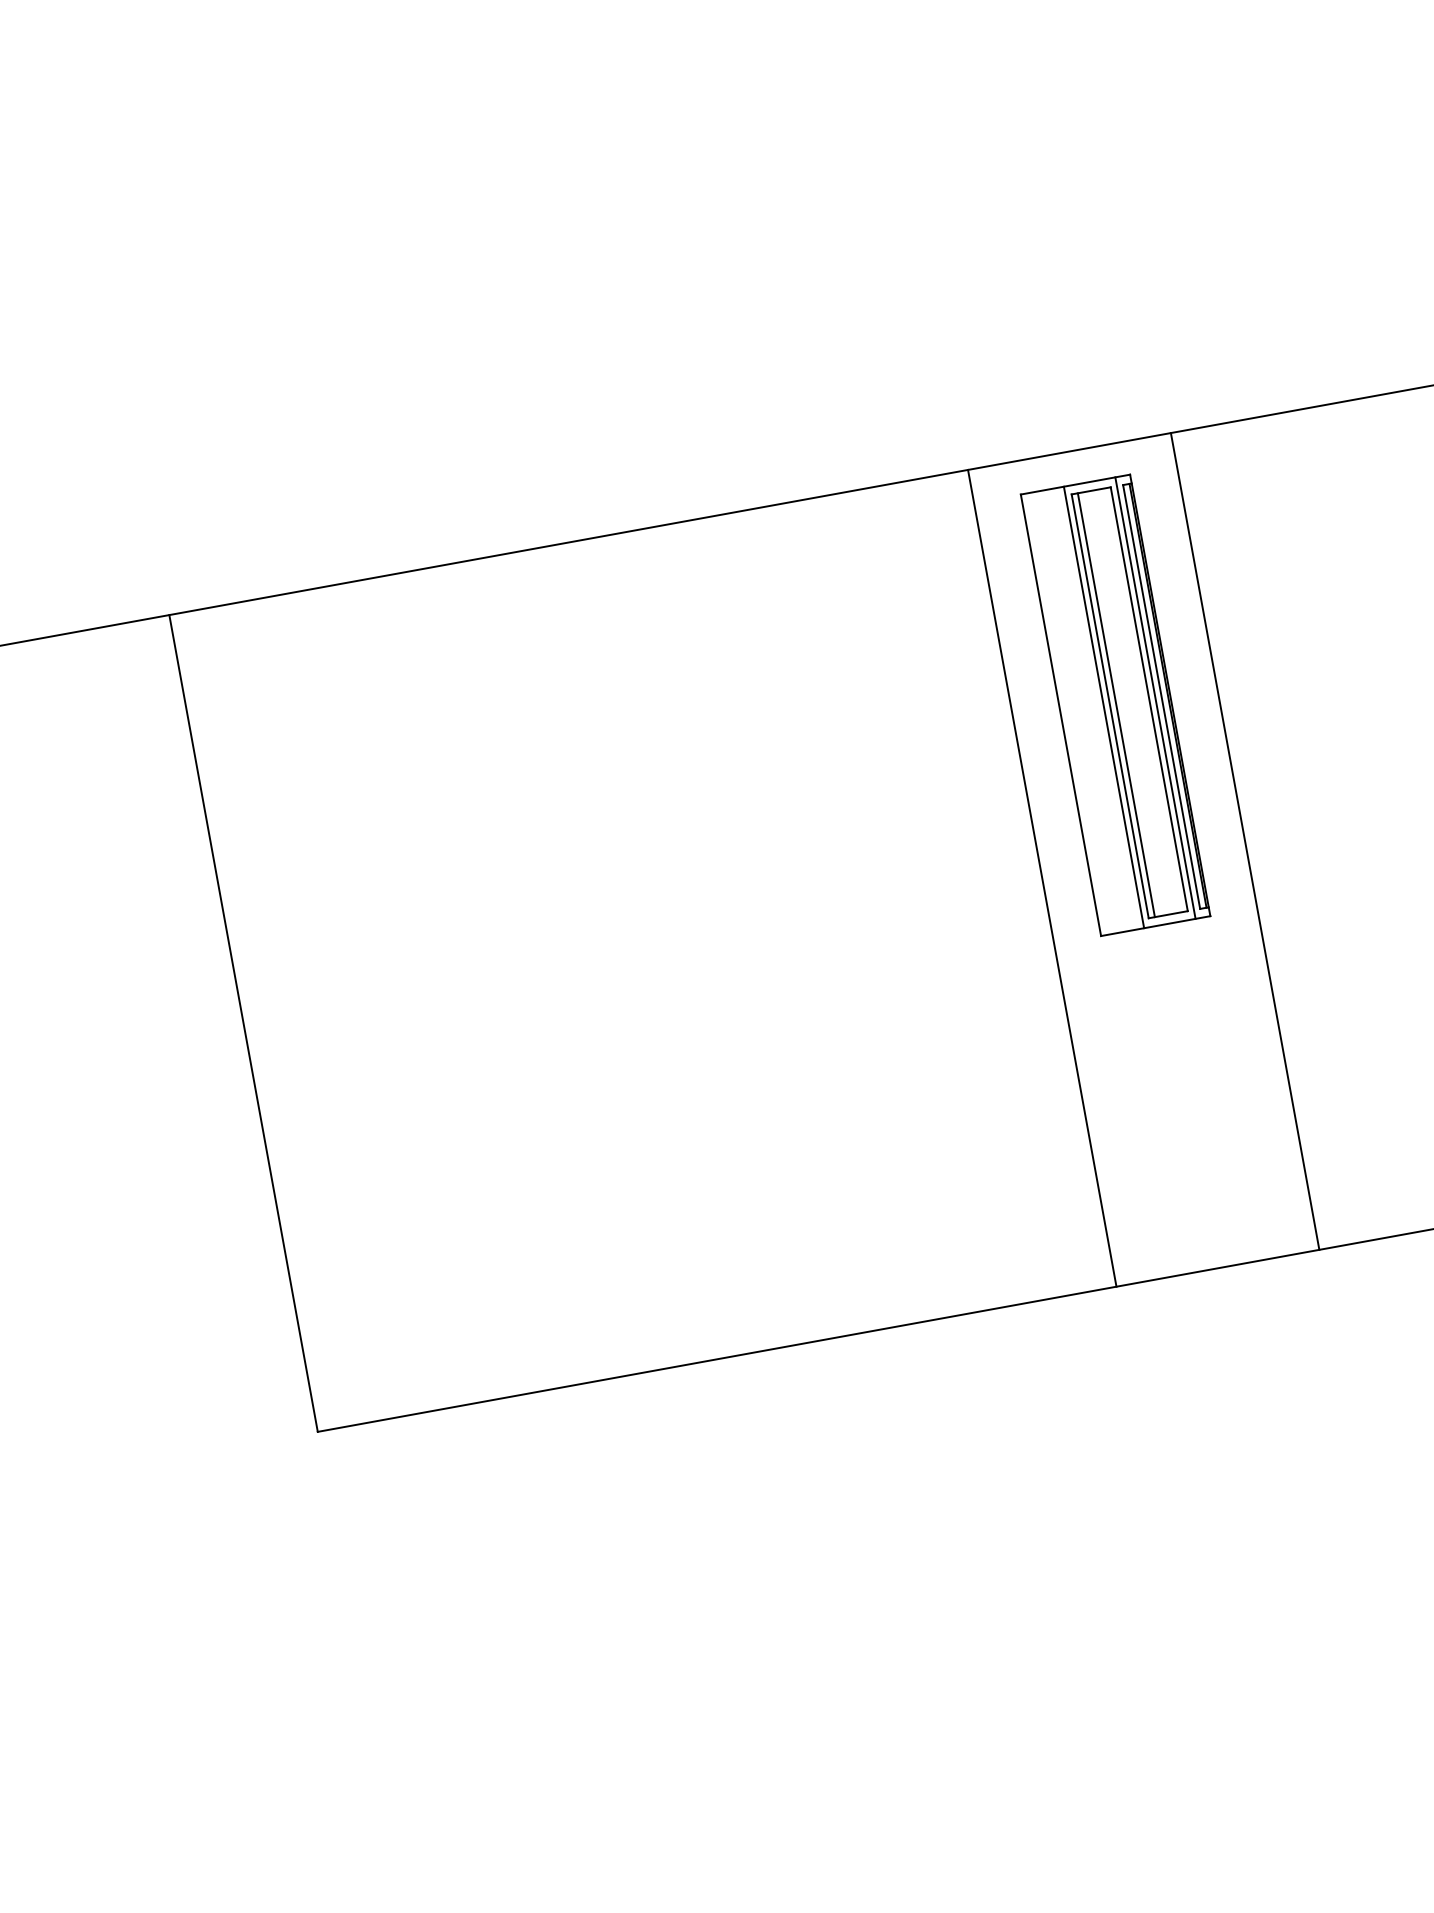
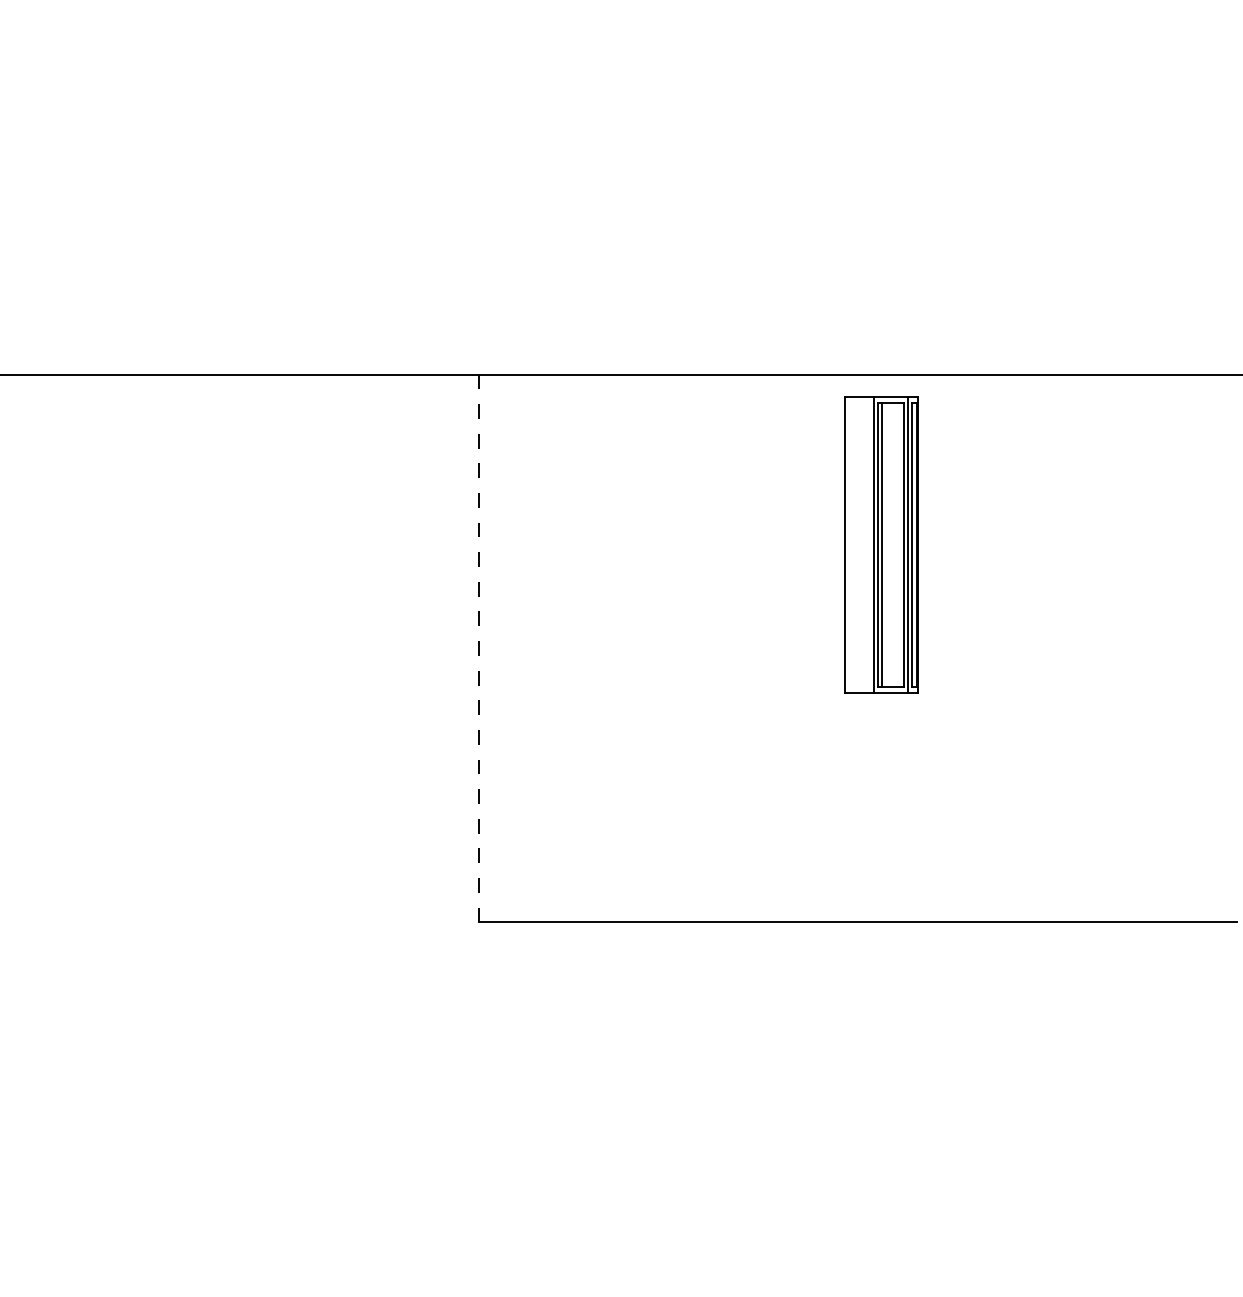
part: (1115, 704) -> (881, 544), moved
line: (1245, 841) -> (1150, 648), removed
line: (1042, 878) -> (1014, 648), removed
line: (243, 1023) -> (478, 648), solid -> dashed

